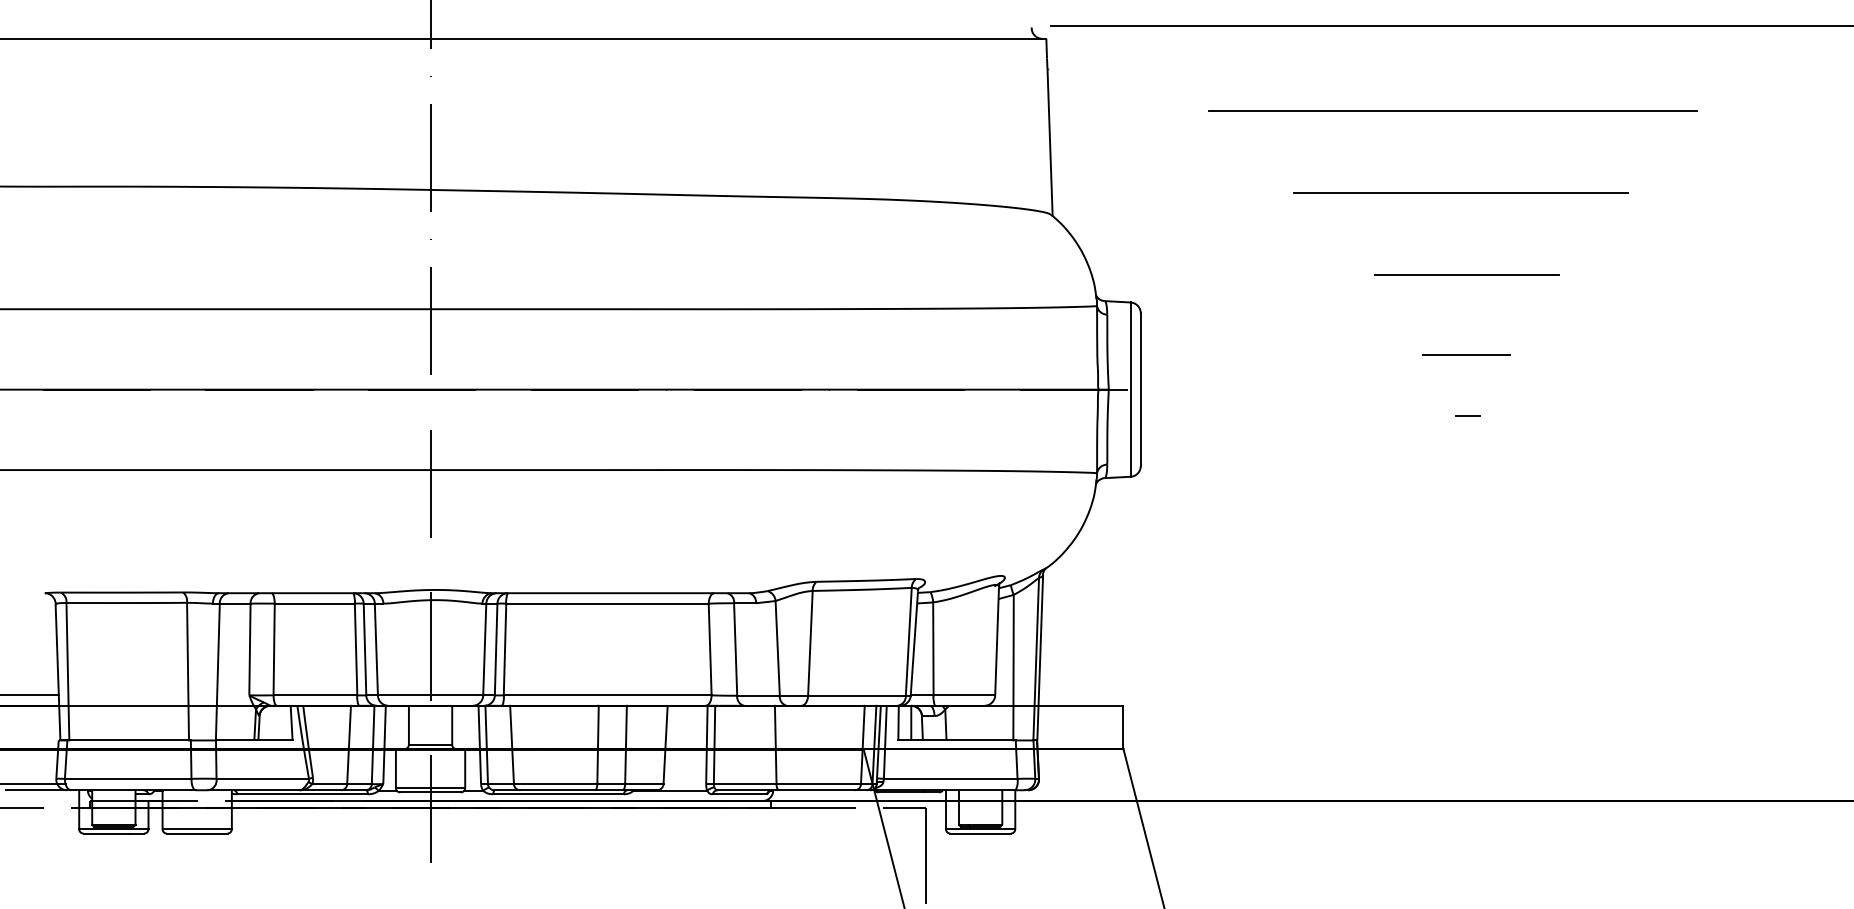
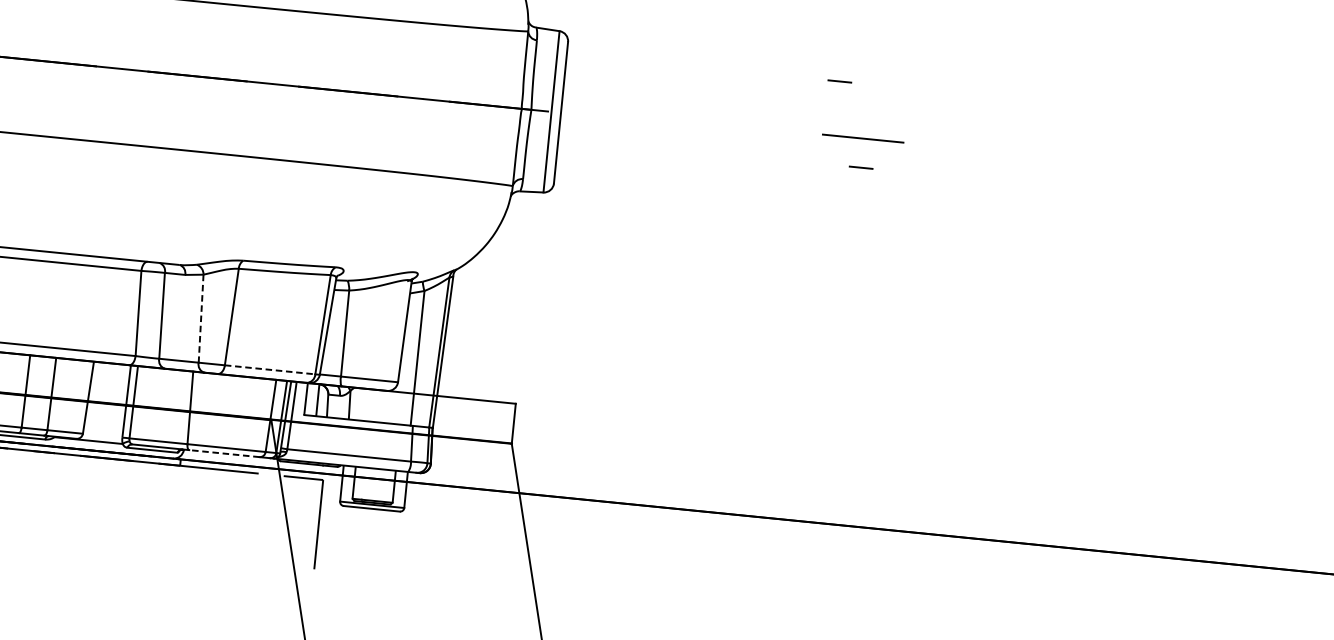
line: (1466, 274) -> (873, 36), removed
line: (1435, 325) -> (839, 80), added
line: (1466, 354) -> (862, 138), moved
line: (777, 648) -> (200, 318), solid -> dashed
line: (856, 695) -> (269, 369), solid -> dashed
line: (816, 790) -> (223, 453), solid -> dashed

